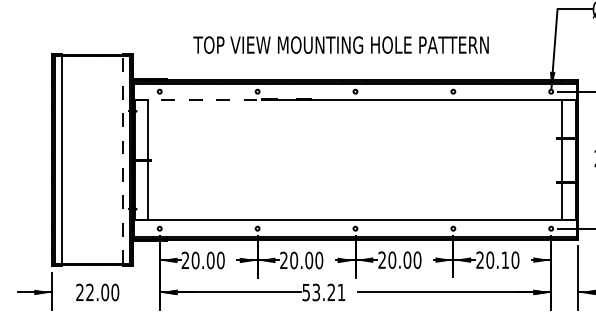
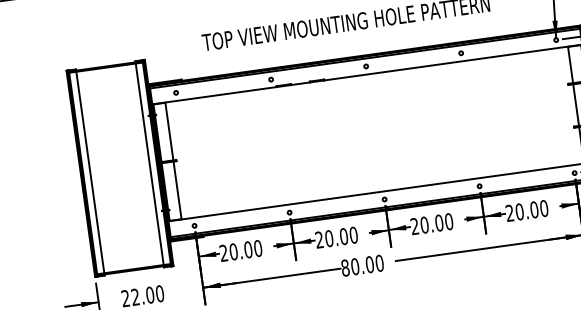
line: (198, 99) -> (214, 95), dashed -> solid
line: (123, 160) -> (150, 164), dashed -> solid
text: (505, 259) -> (534, 209), 20.10 -> 20.00
text: (323, 292) -> (362, 265), 53.21 -> 80.00

